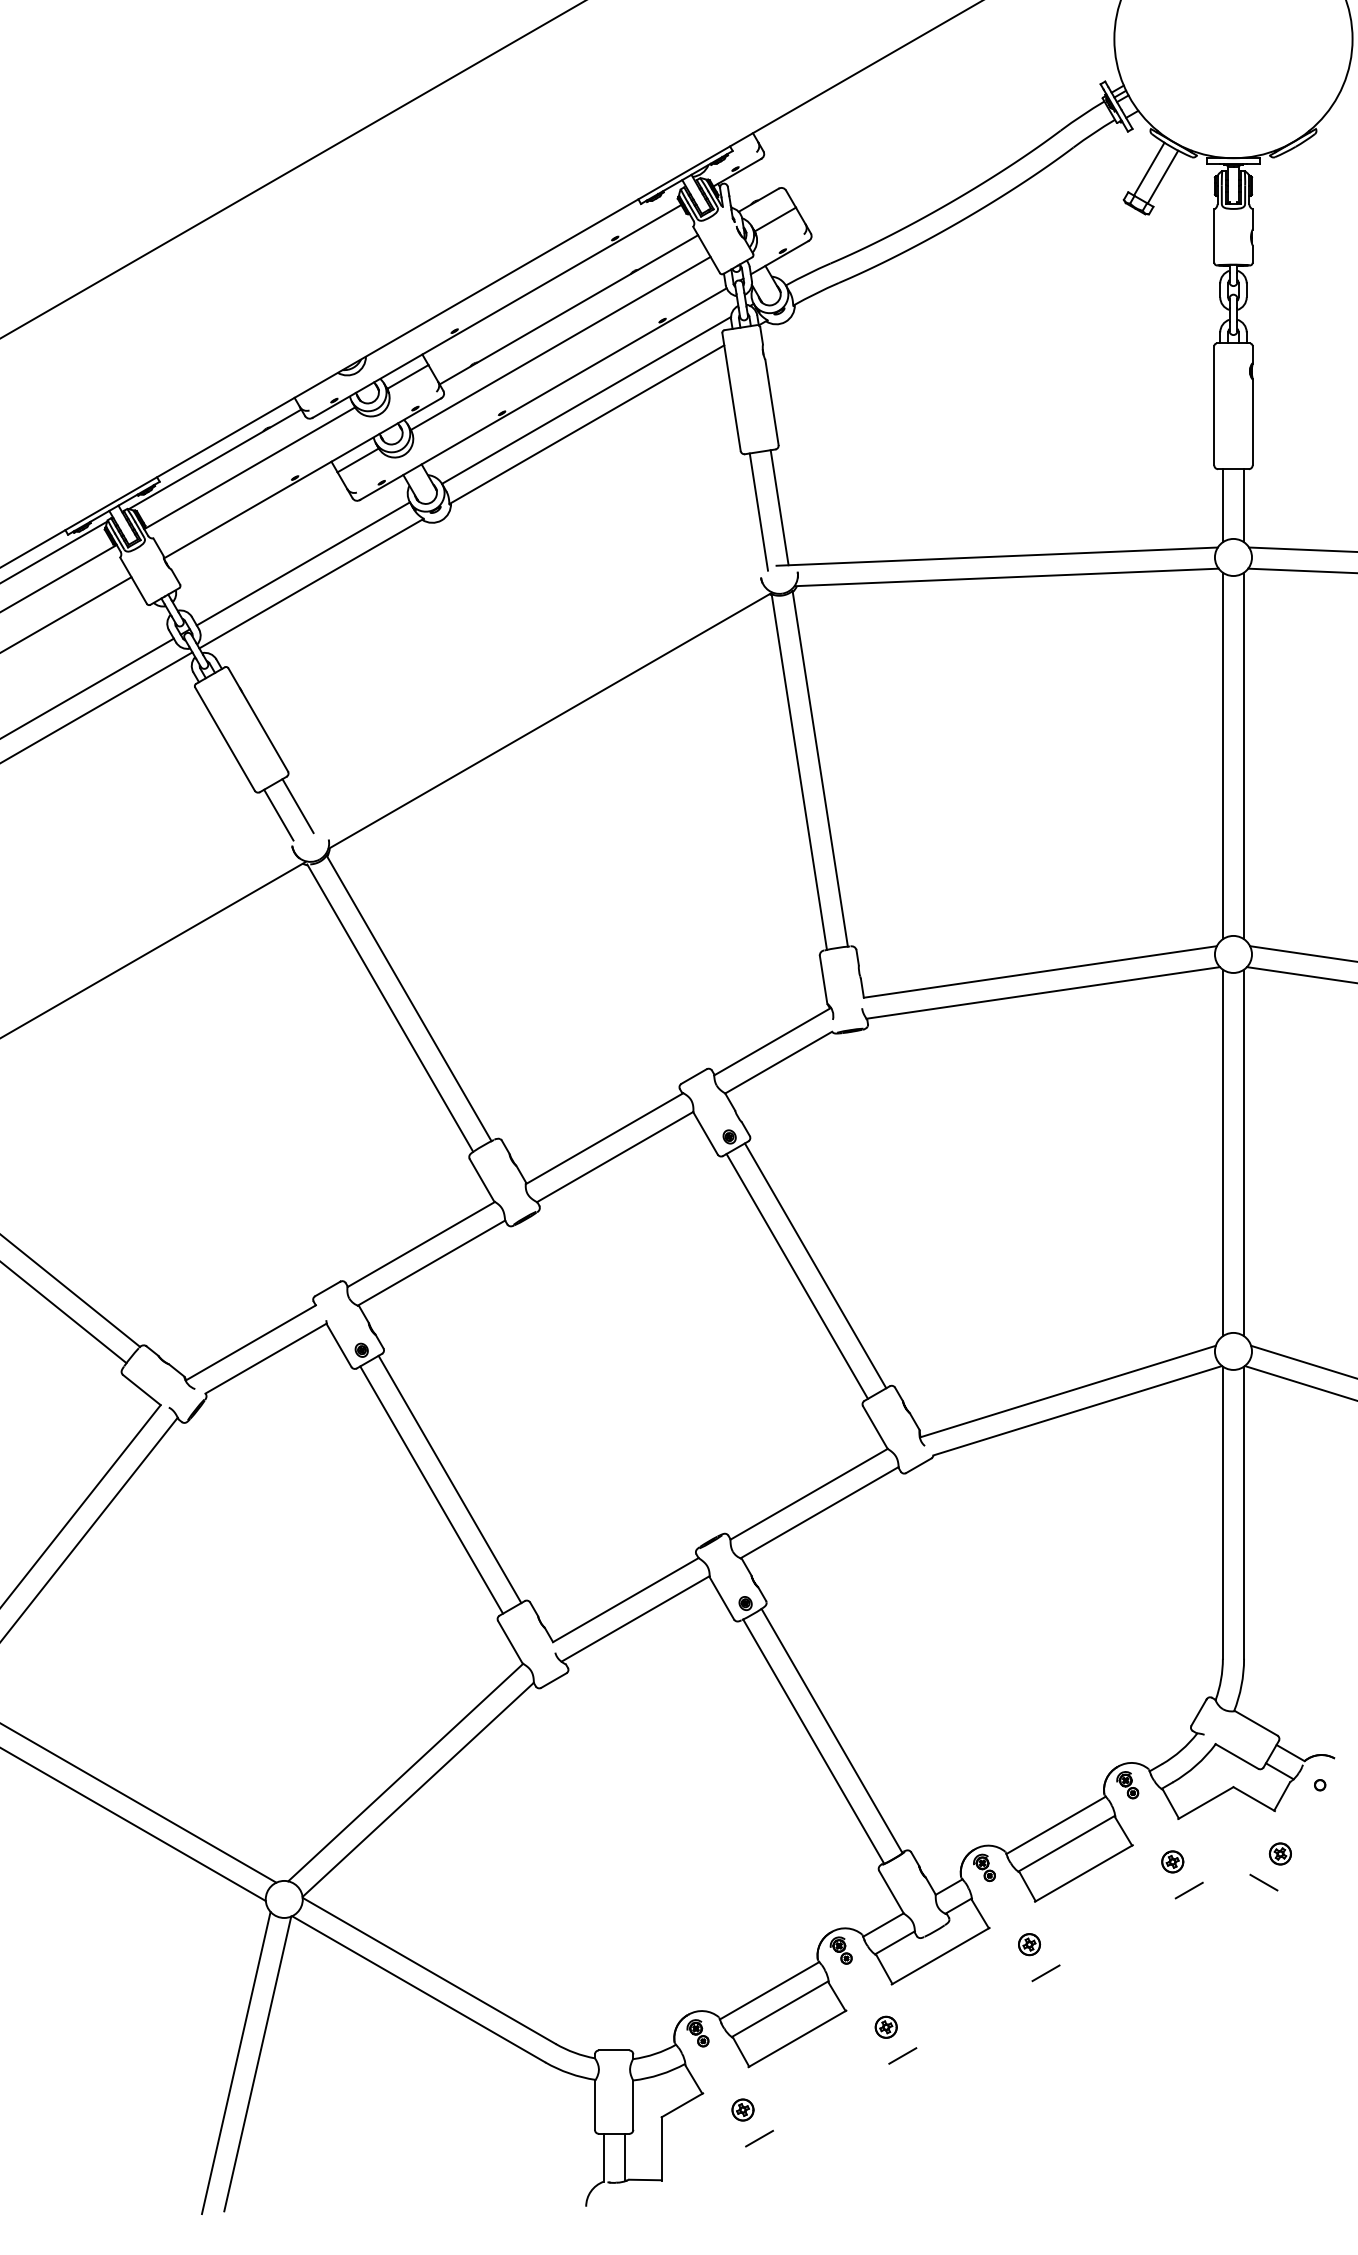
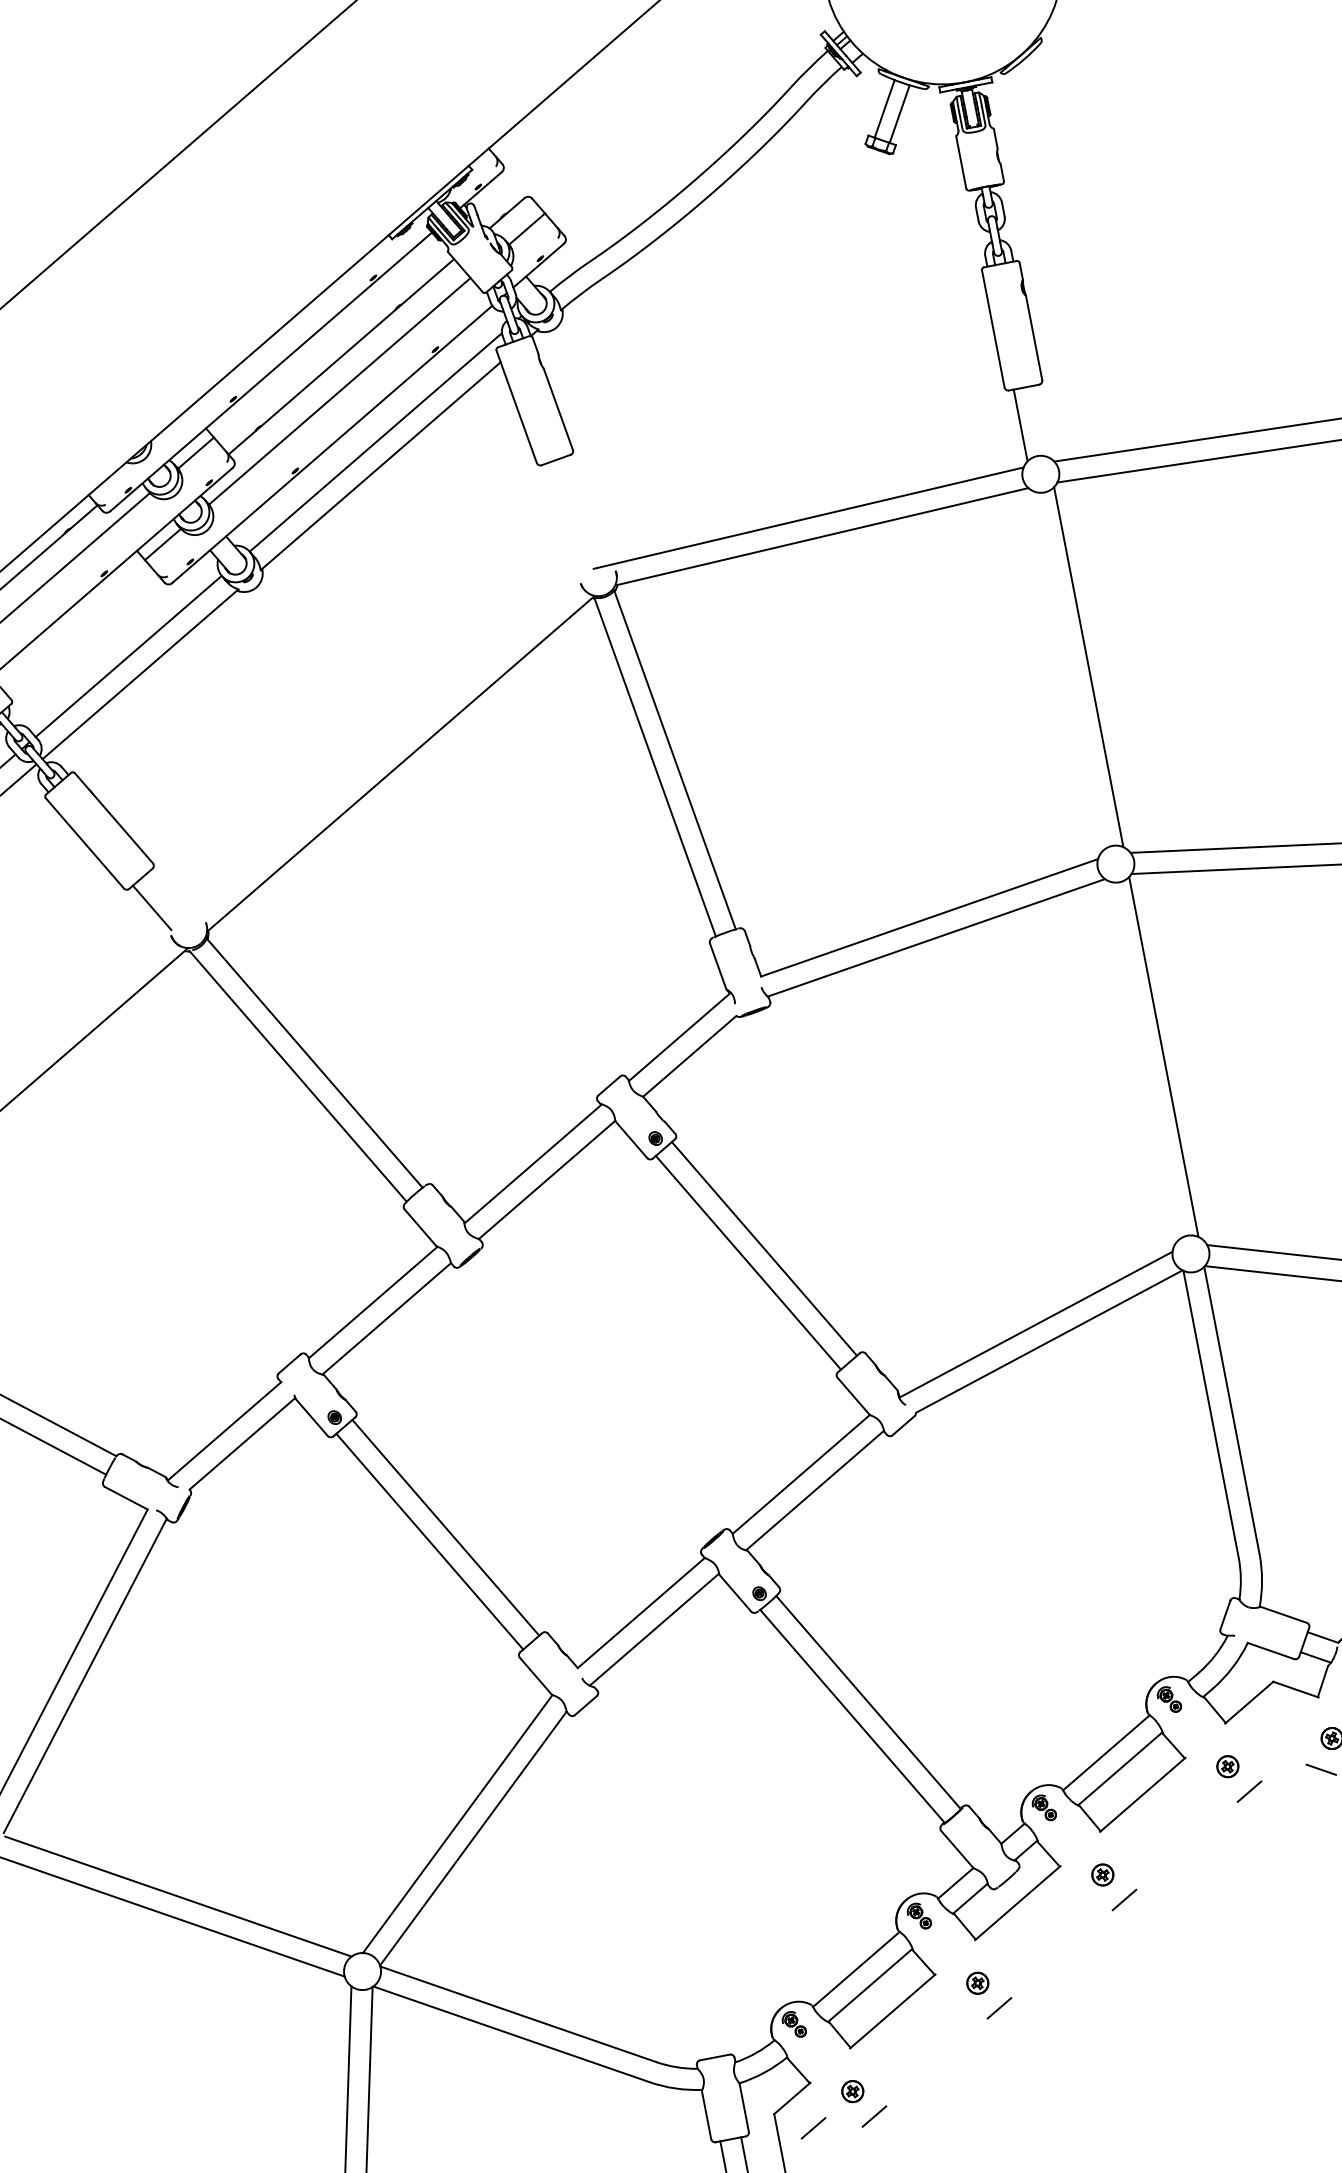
line: (1244, 505) -> (1041, 421), removed
line: (779, 507) -> (585, 511), removed
line: (758, 511) -> (565, 518), removed
line: (1222, 755) -> (1067, 670), removed
line: (297, 806) -> (168, 895), removed
line: (1222, 1152) -> (1142, 1060), removed
line: (697, 2138) -> (813, 2128), added

